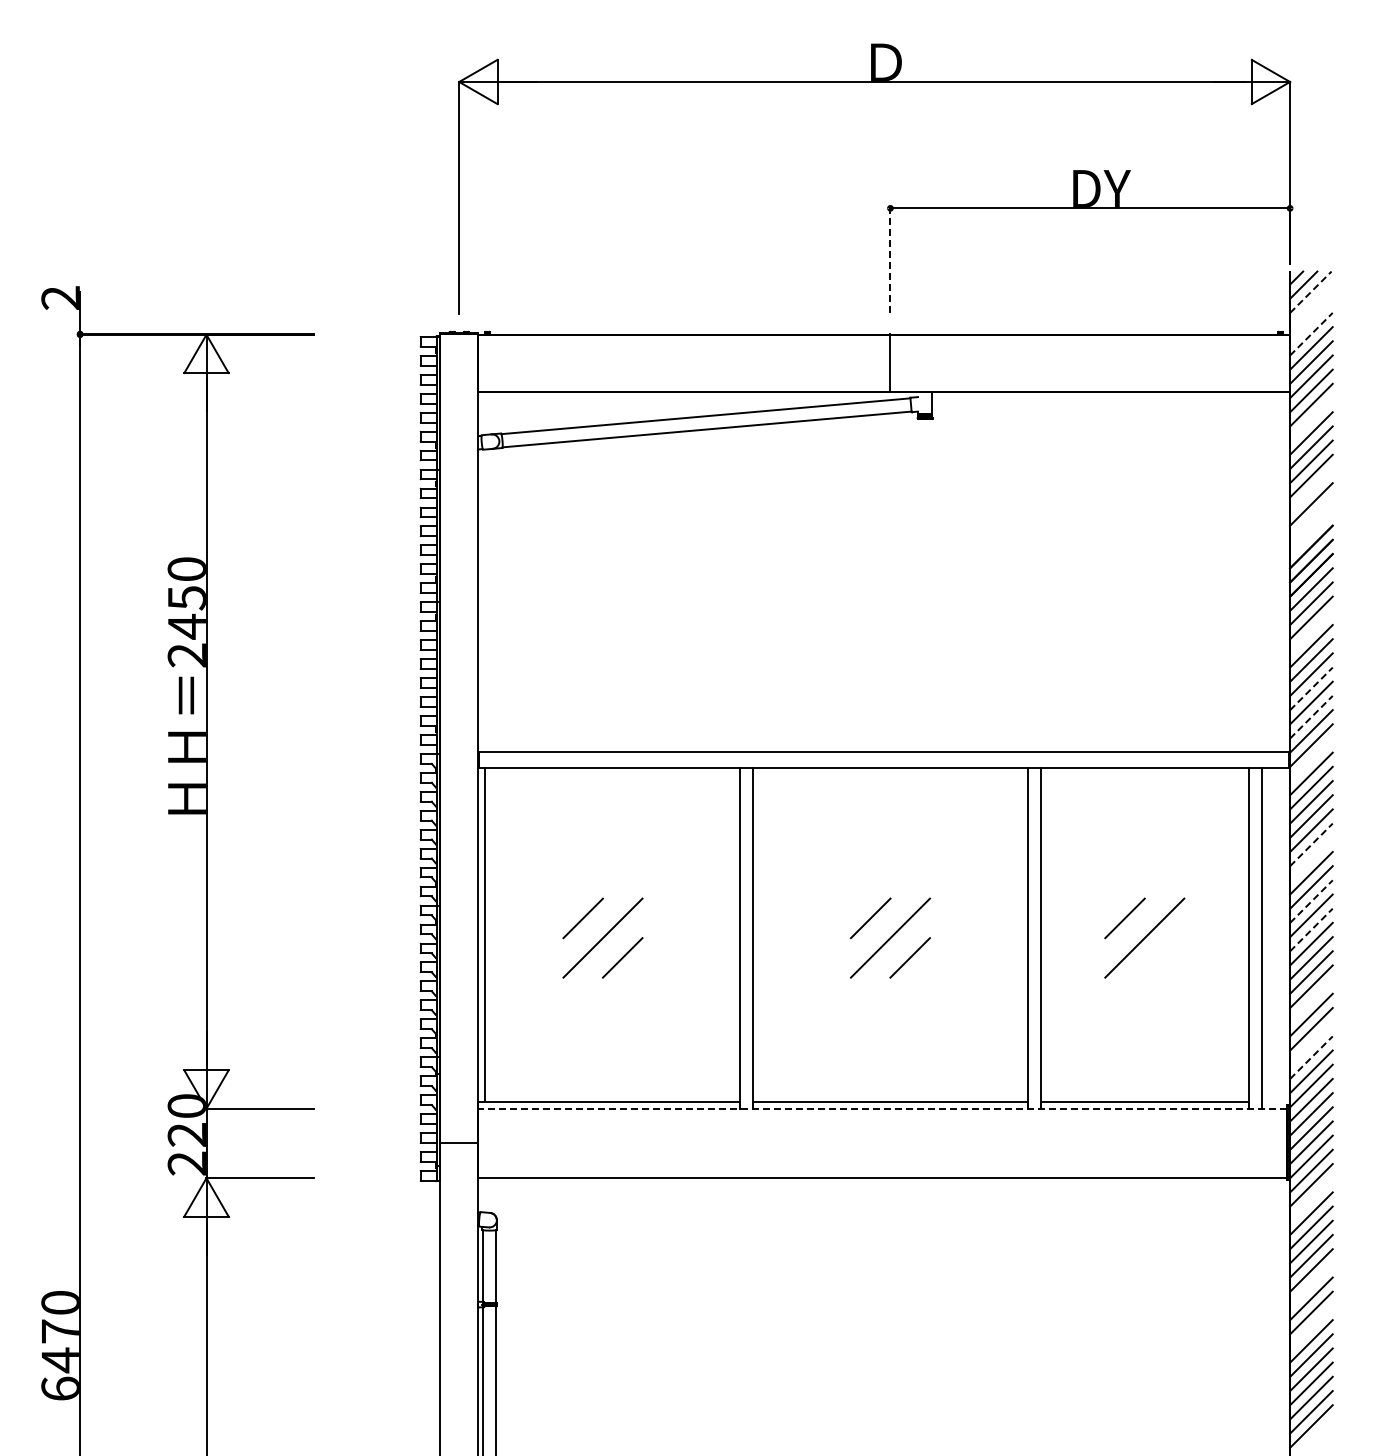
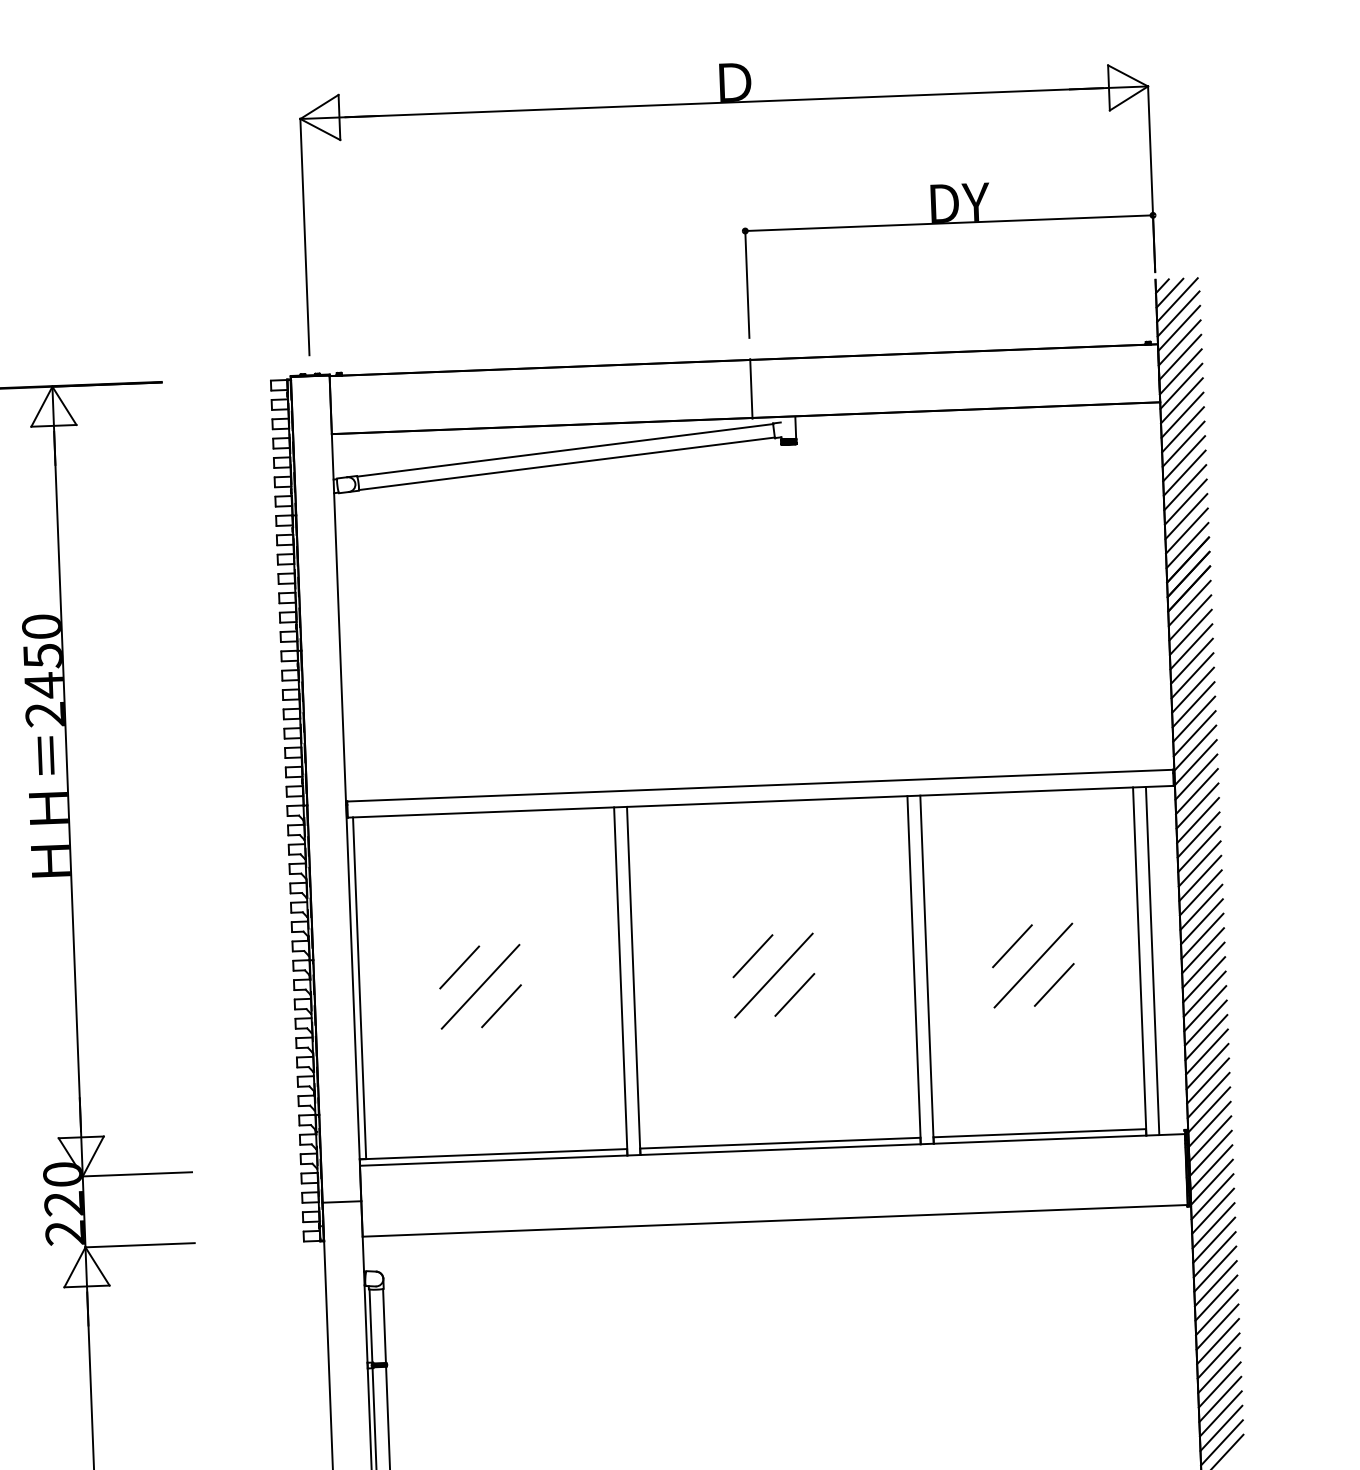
line: (890, 260) -> (747, 284), dashed -> solid
line: (1311, 291) -> (1178, 299), dashed -> solid
line: (1311, 305) -> (1178, 313), added
line: (1311, 319) -> (1179, 327), added
line: (1311, 333) -> (1179, 342), dashed -> solid
line: (1311, 419) -> (1183, 429), added
line: (1311, 489) -> (1185, 501), added
line: (1311, 518) -> (1187, 530), added
line: (1311, 532) -> (1187, 545), added
line: (1311, 631) -> (1191, 646), added
line: (1311, 688) -> (1193, 704), dashed -> solid
line: (1311, 716) -> (1194, 732), dashed -> solid
line: (1311, 759) -> (1196, 776), added
line: (1311, 844) -> (1199, 863), dashed -> solid
line: (1311, 858) -> (1200, 877), added
line: (1311, 901) -> (1202, 921), dashed -> solid
line: (1311, 929) -> (1203, 950), dashed -> solid
line: (1164, 957) -> (1054, 984), added
line: (1311, 1000) -> (1205, 1022), added
line: (1311, 1043) -> (1207, 1066), added
line: (1311, 1057) -> (1208, 1080), dashed -> solid
line: (882, 1108) -> (772, 1149), dashed -> solid
line: (1311, 1199) -> (1213, 1225), added
line: (1311, 1284) -> (1217, 1312), added
line: (1311, 1326) -> (1218, 1355), added

